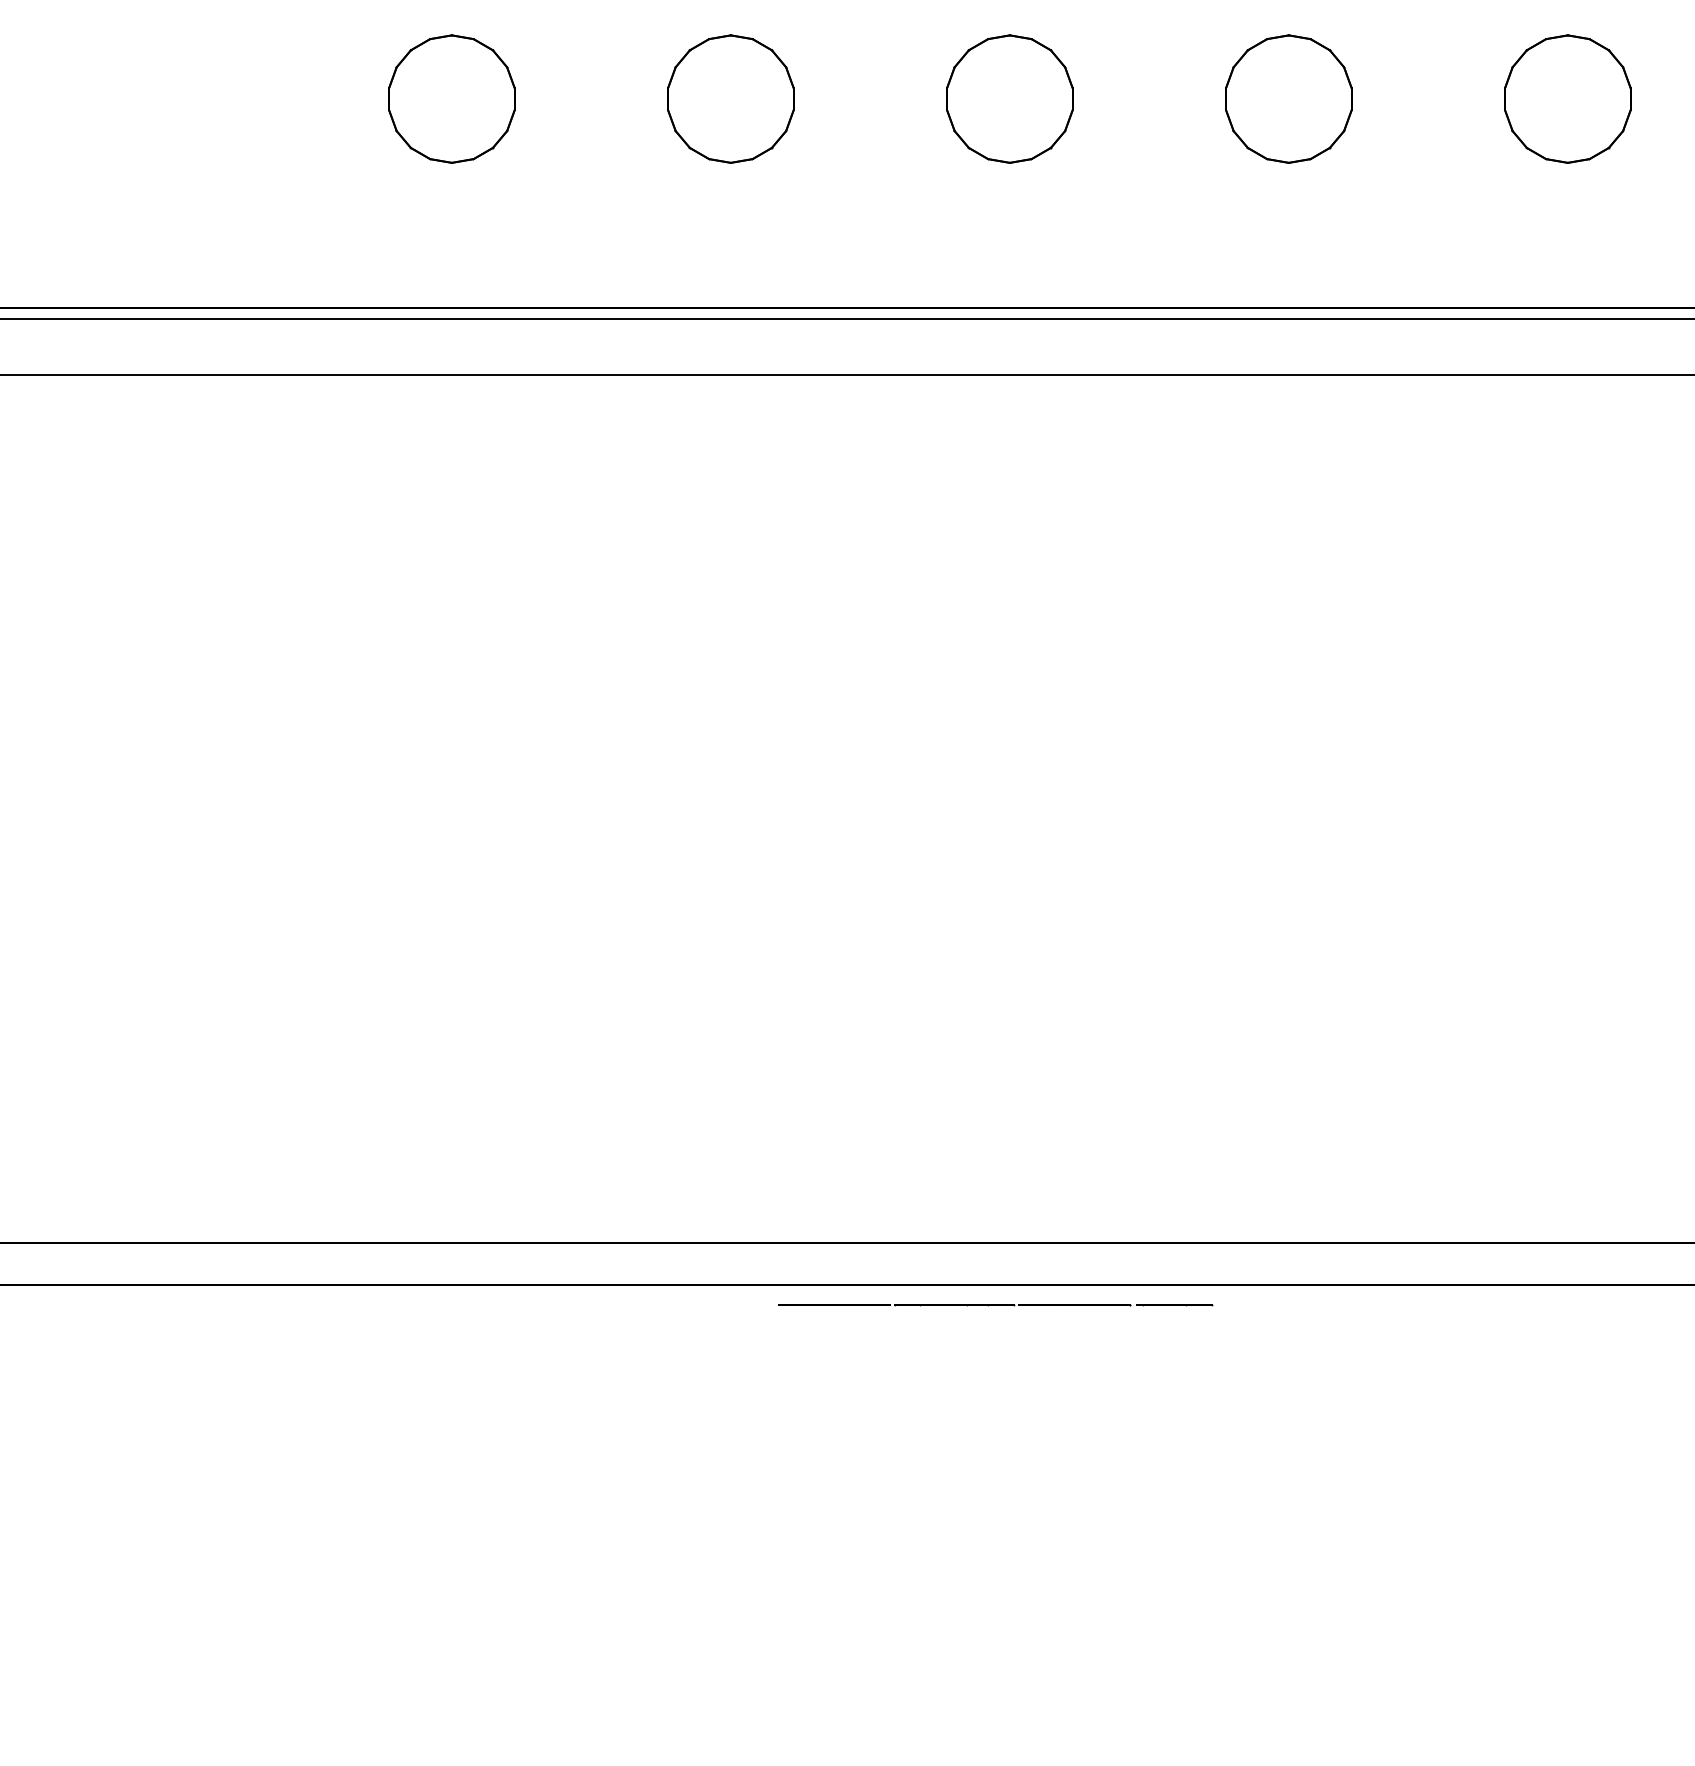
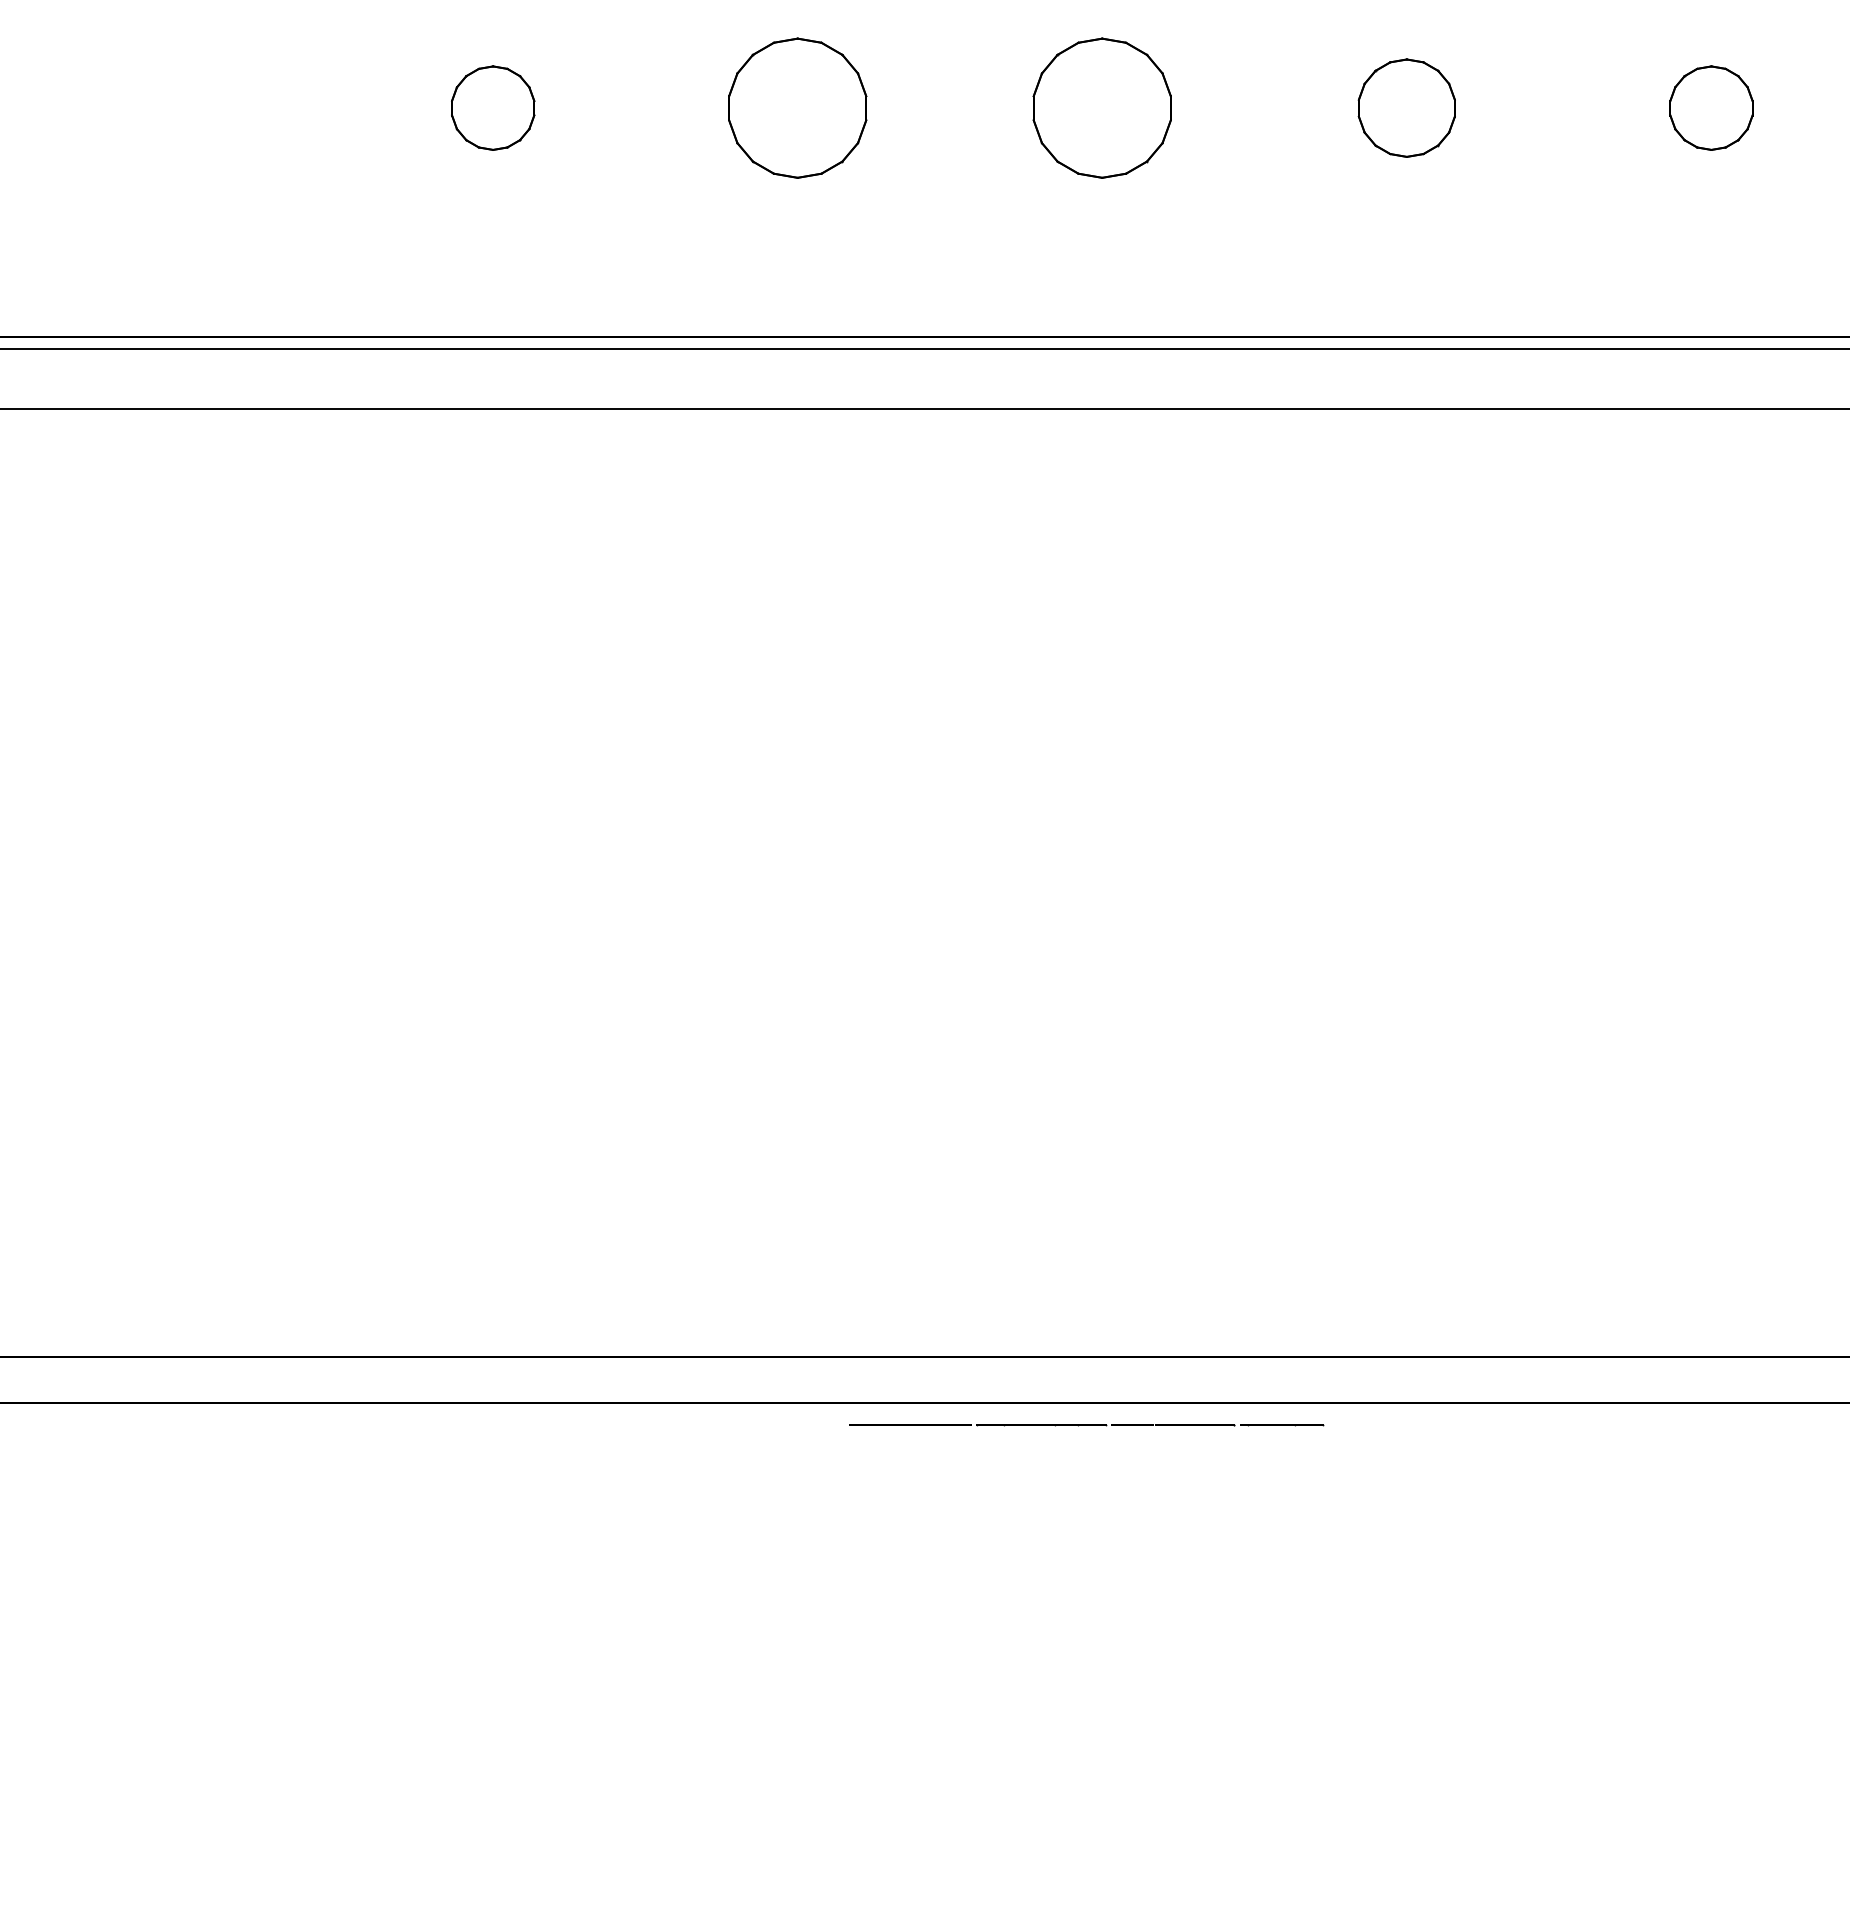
part: (451, 98) -> (492, 107), size x0.6
part: (1288, 98) -> (1406, 107), size x0.7
part: (1567, 98) -> (1711, 107), size x0.6

